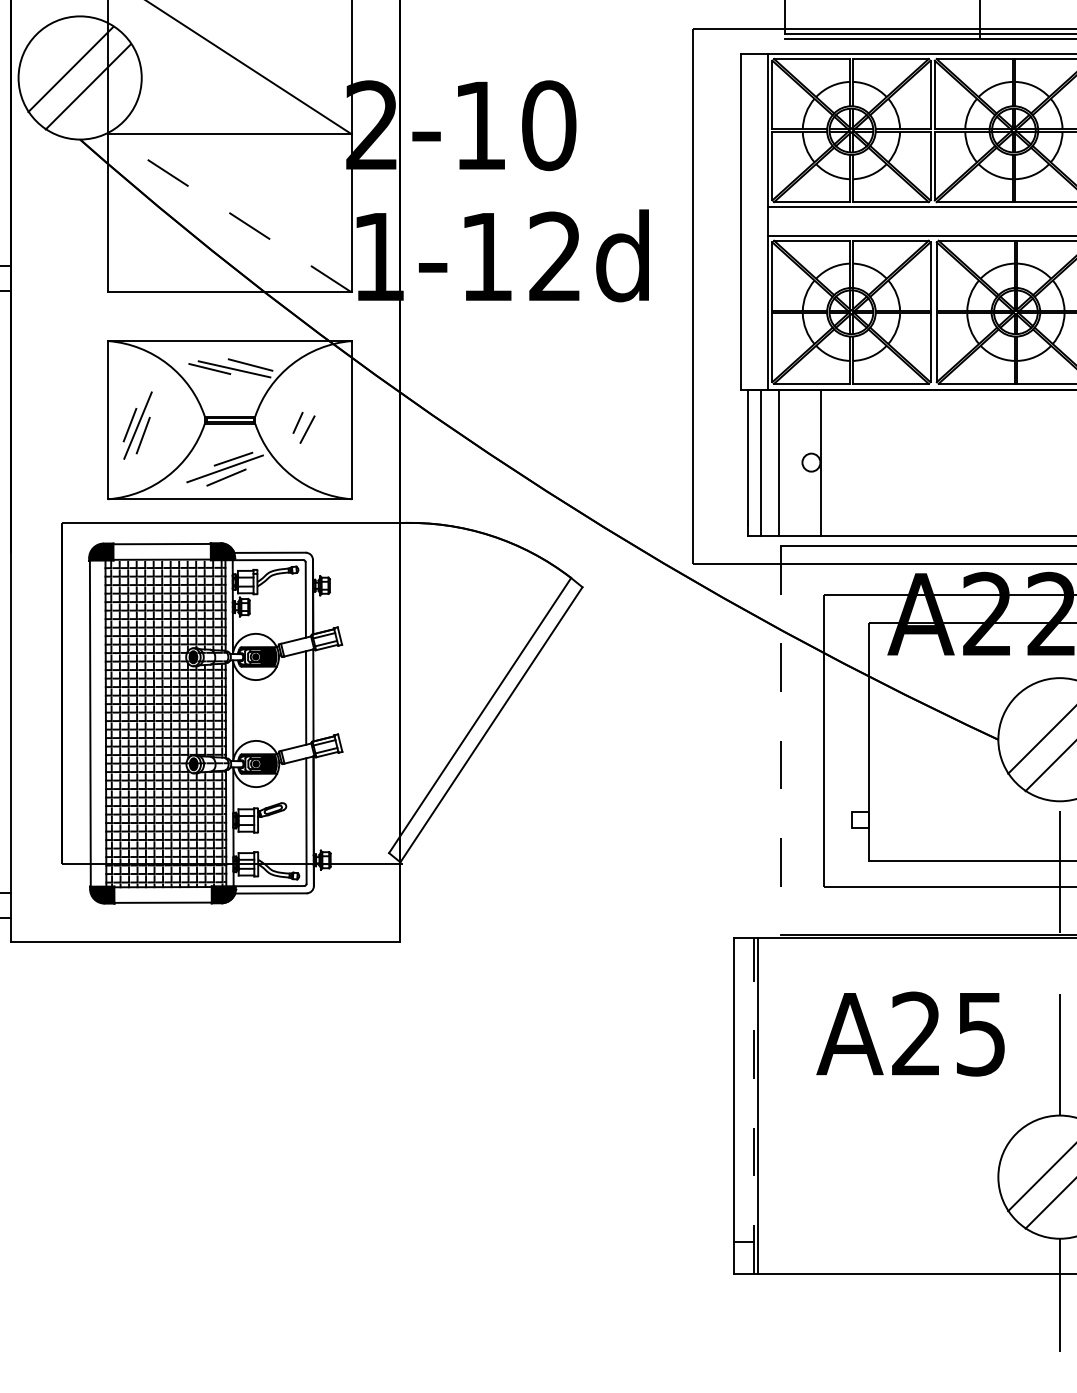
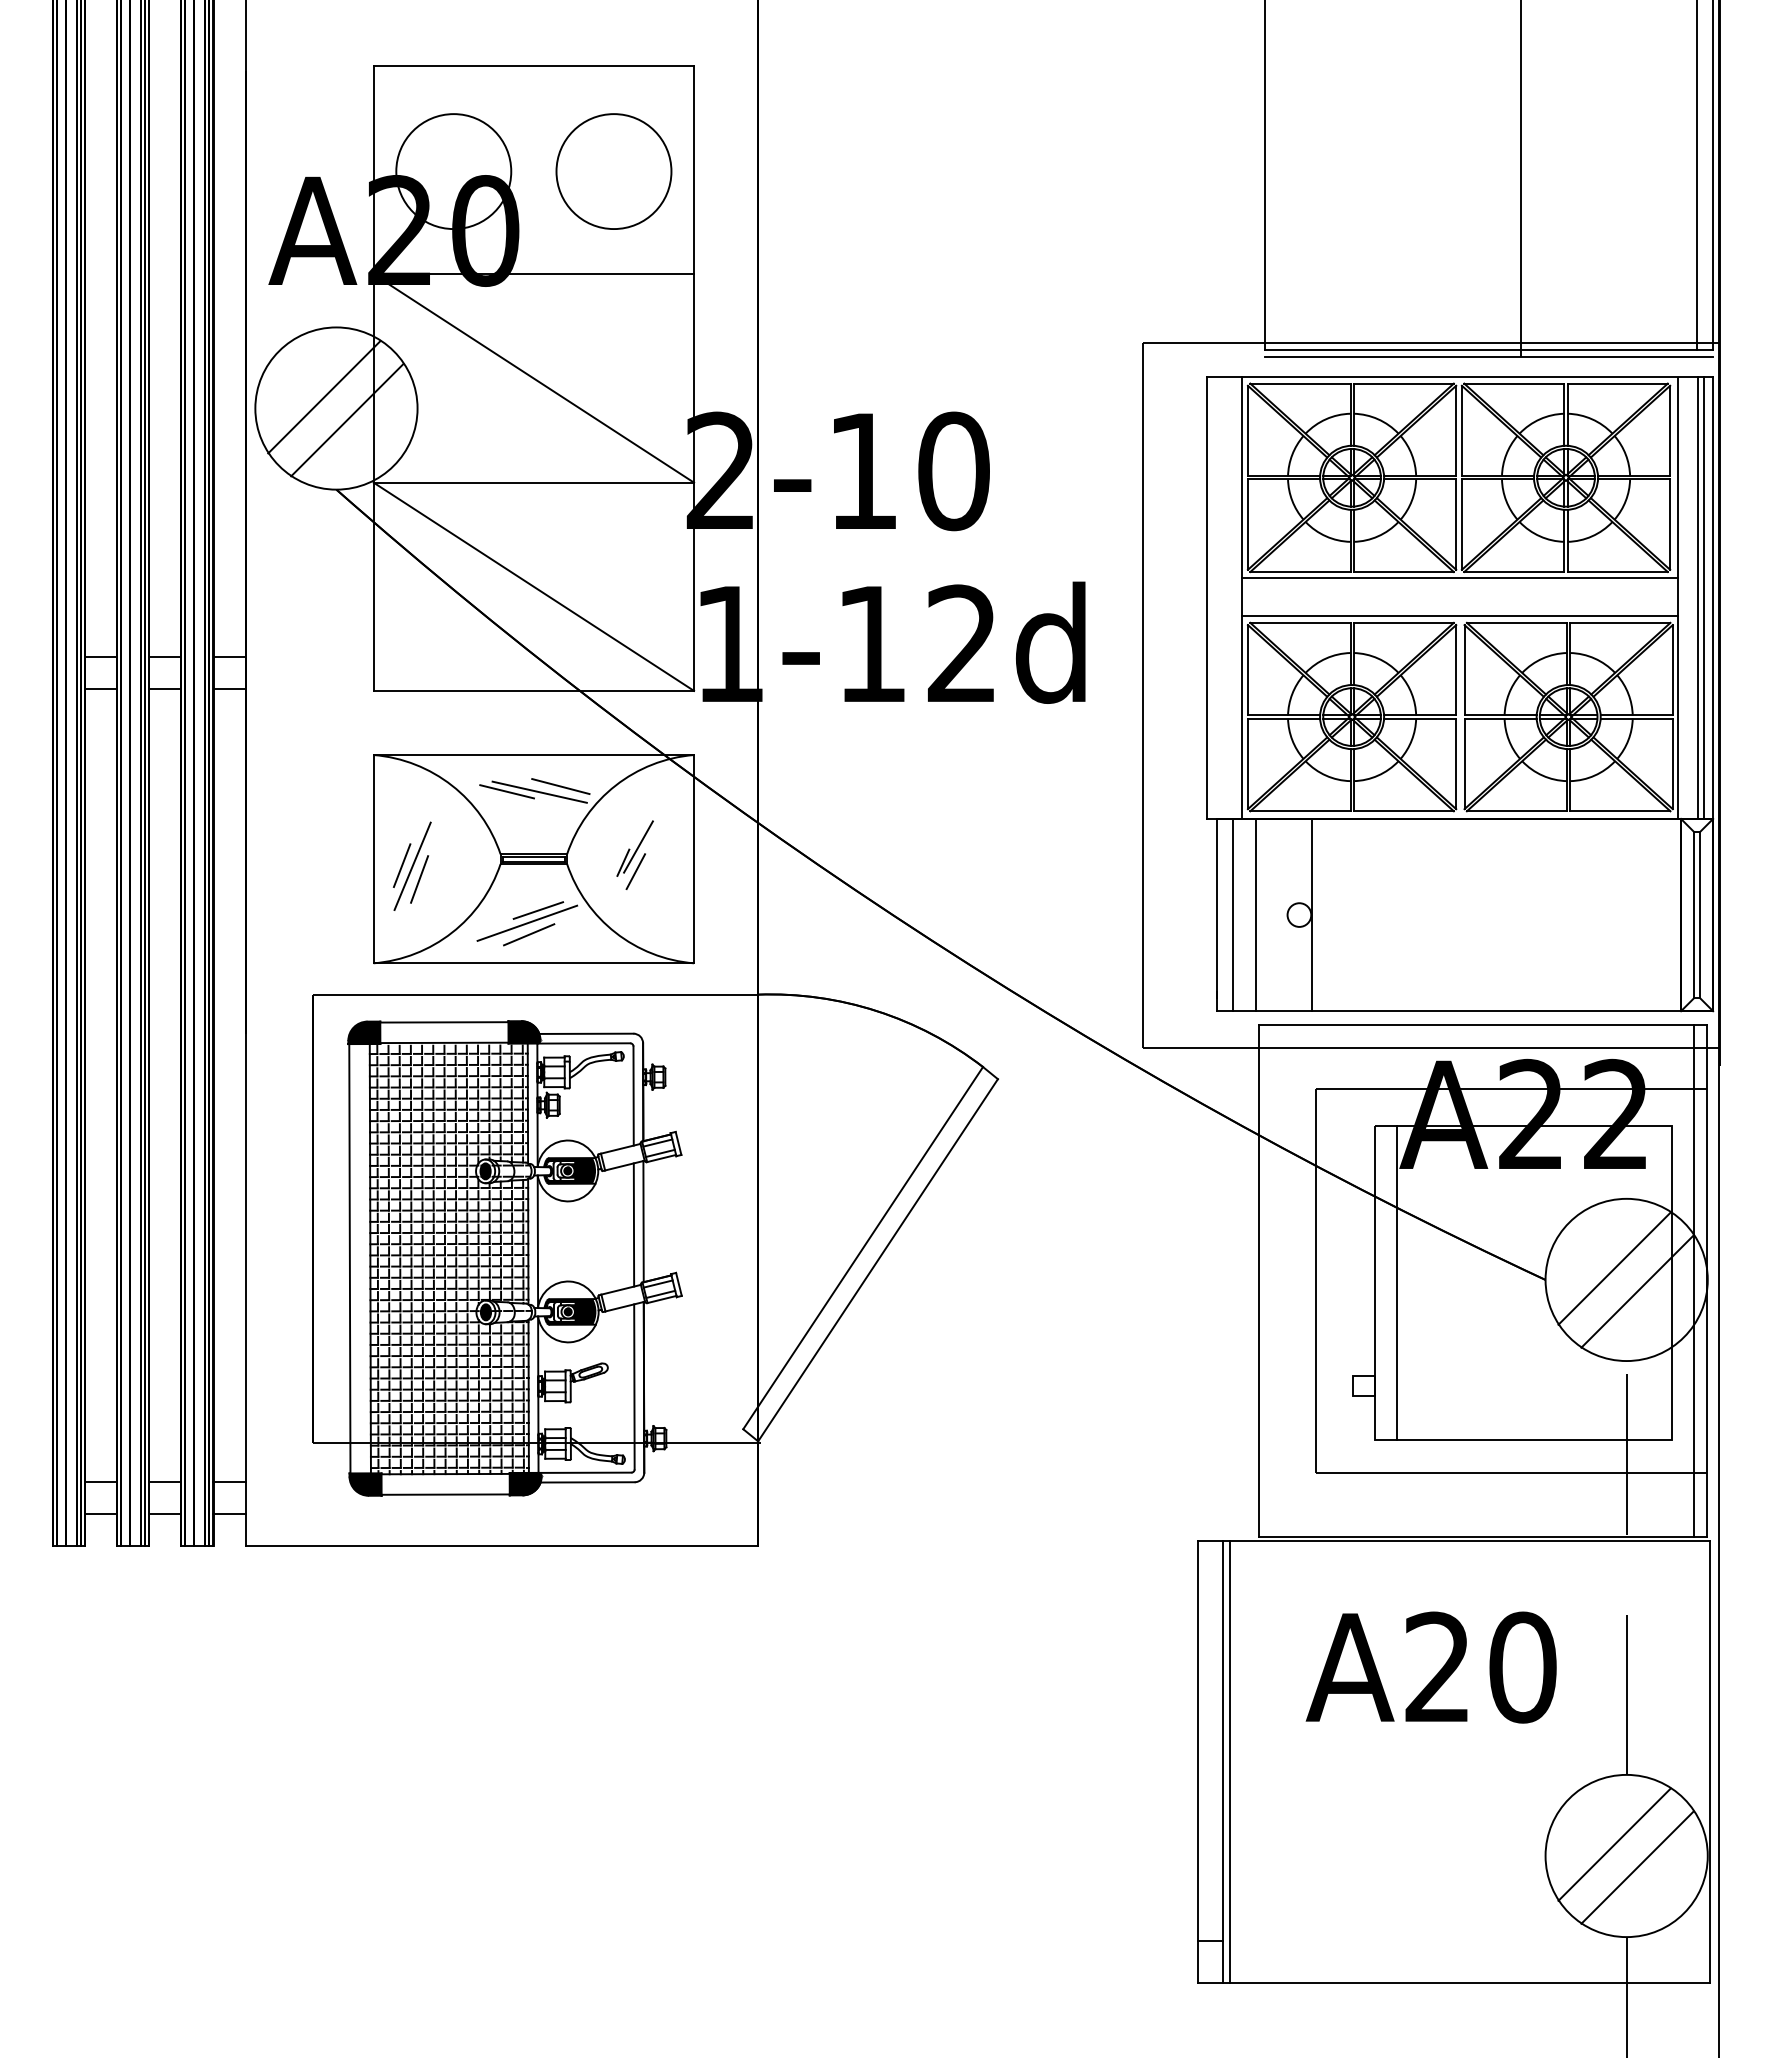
line: (229, 213) -> (533, 586), dashed -> solid
line: (309, 410) -> (638, 846), added
line: (780, 740) -> (1258, 1281), dashed -> solid
line: (885, 742) -> (1397, 1283), added
text: (980, 1034) -> (1522, 1667), A25 -> A20
line: (753, 1105) -> (1223, 1761), dashed -> solid

